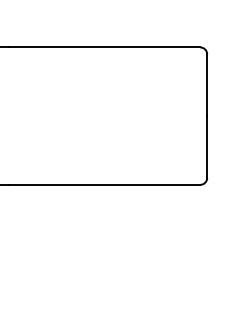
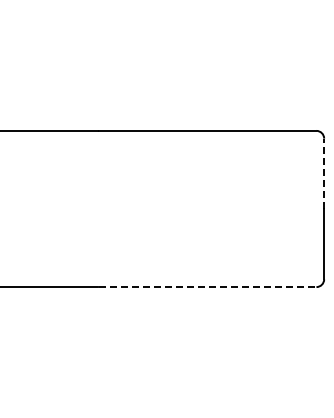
line: (207, 84) -> (324, 173), solid -> dashed
line: (104, 185) -> (207, 287), solid -> dashed

